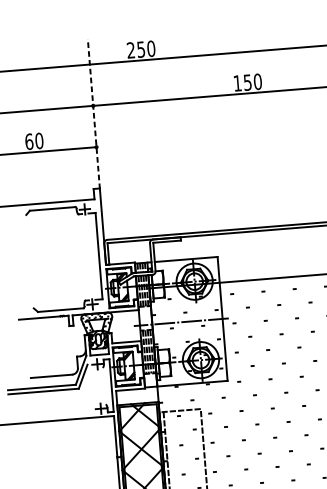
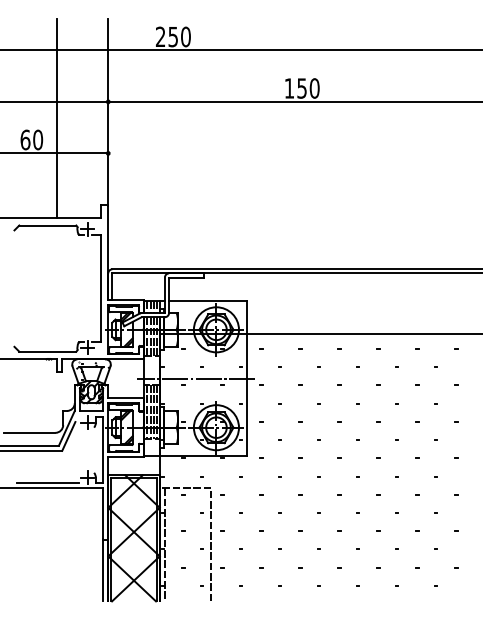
line: (94, 114) -> (108, 112), dashed -> solid
line: (52, 121) -> (56, 117), added
line: (69, 415) -> (47, 483), added

